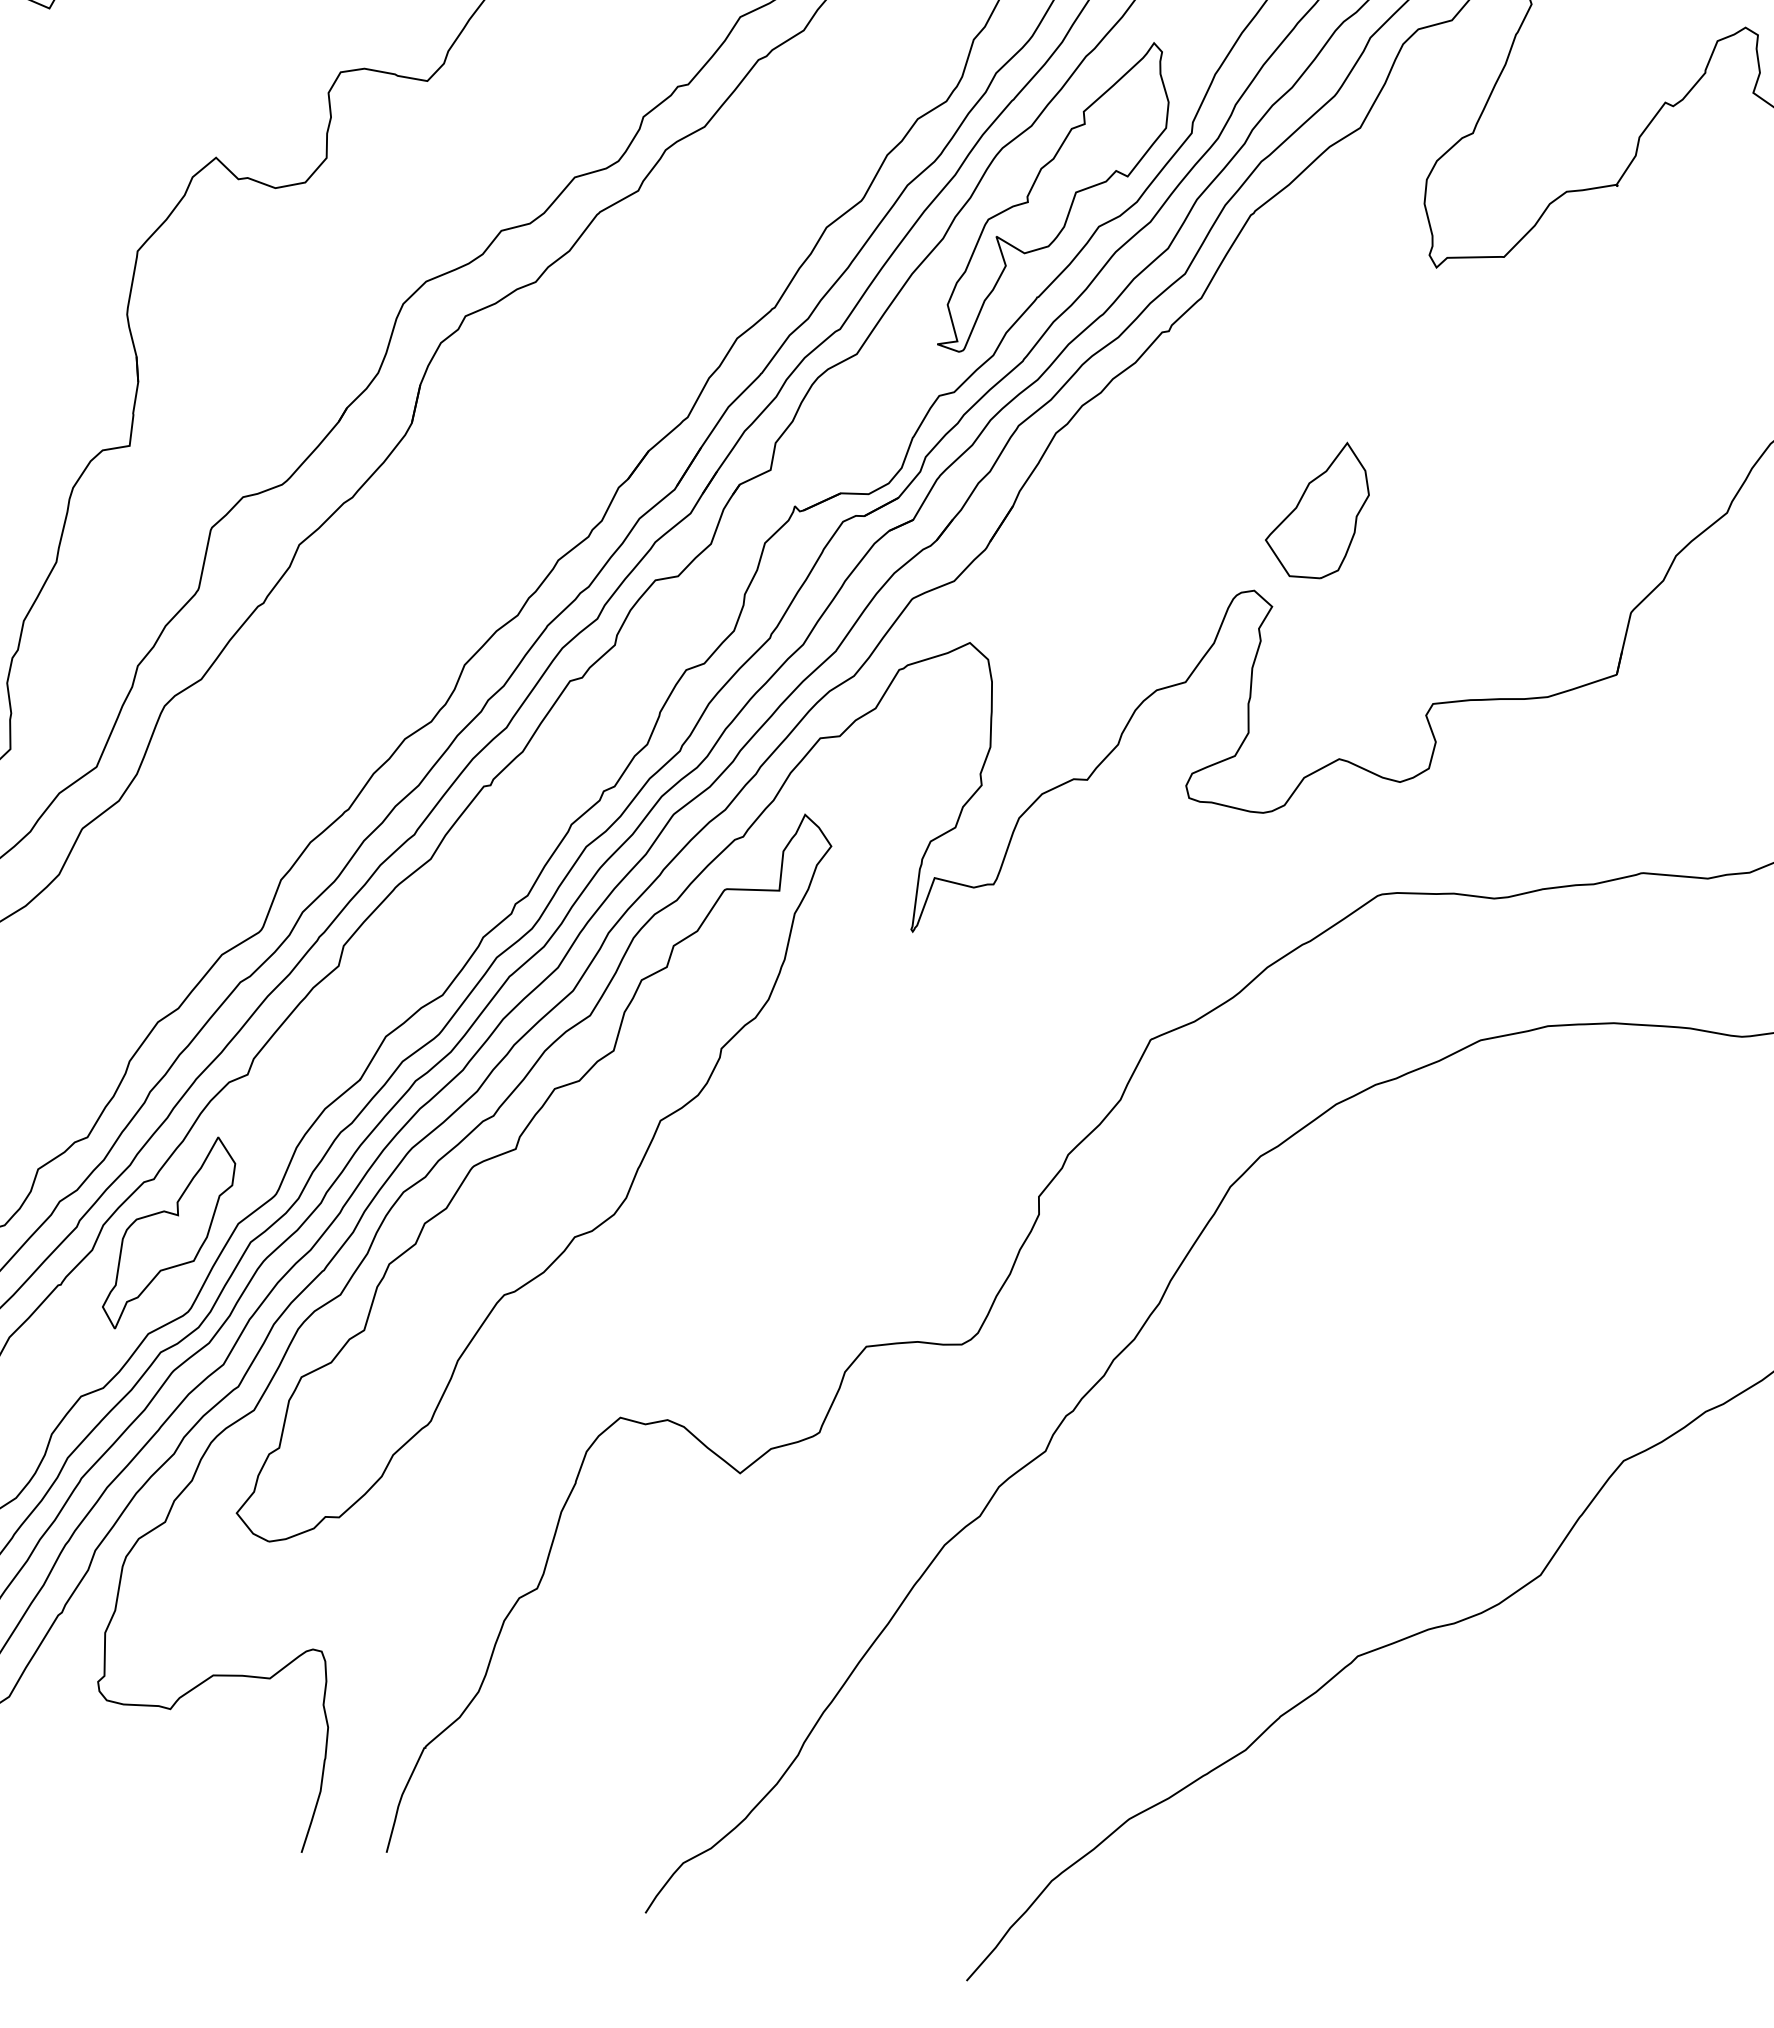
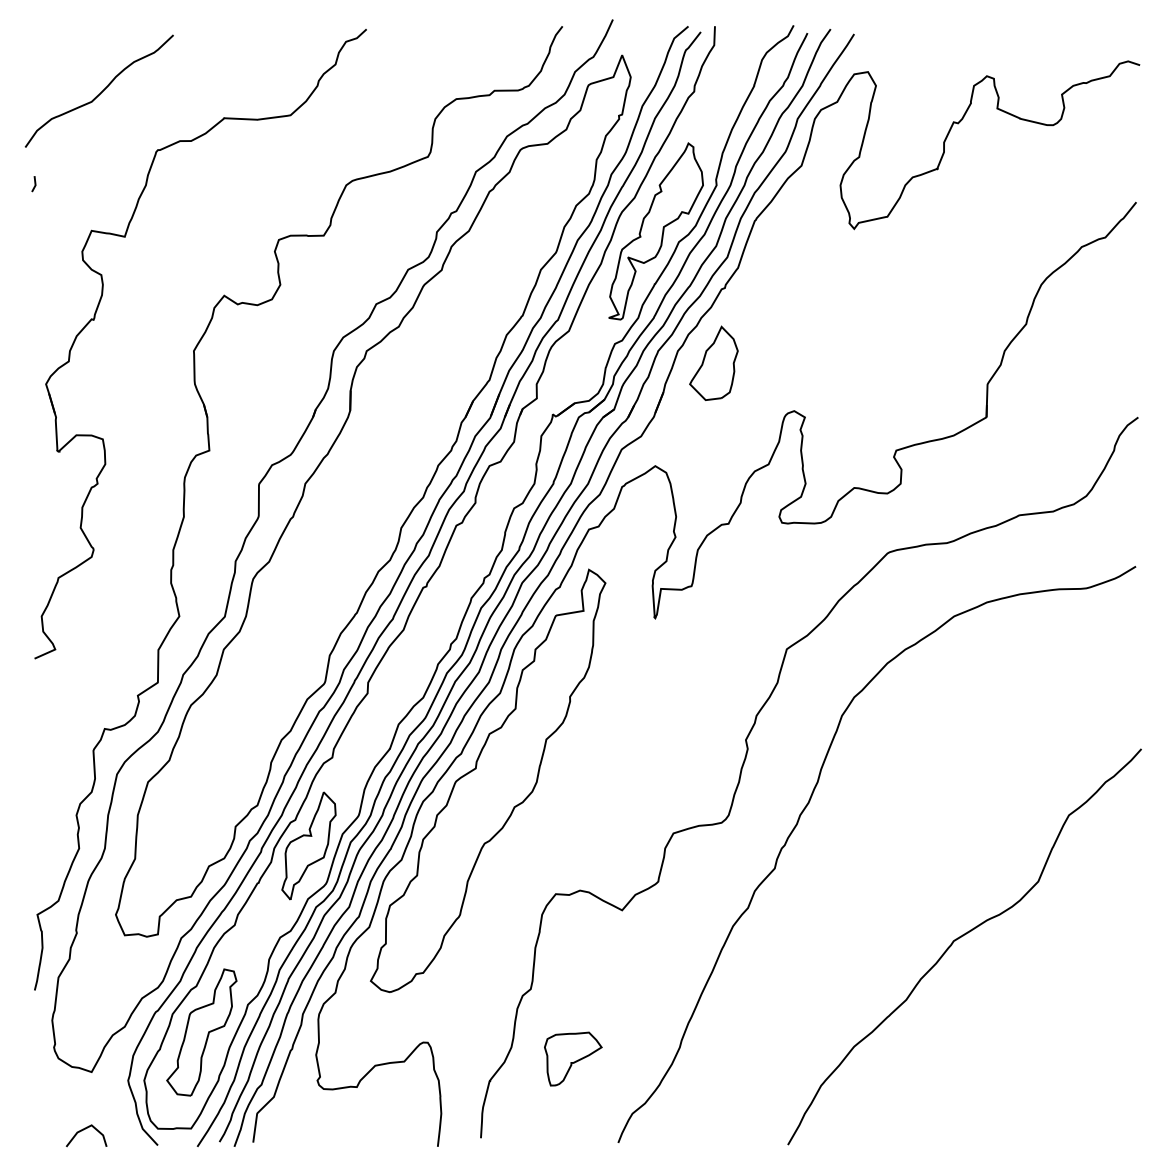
part: (1318, 507) -> (713, 362), moved
part: (592, 1736) -> (573, 1058), added

